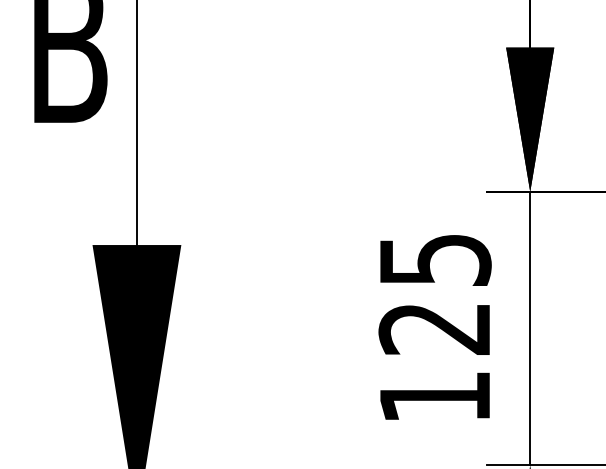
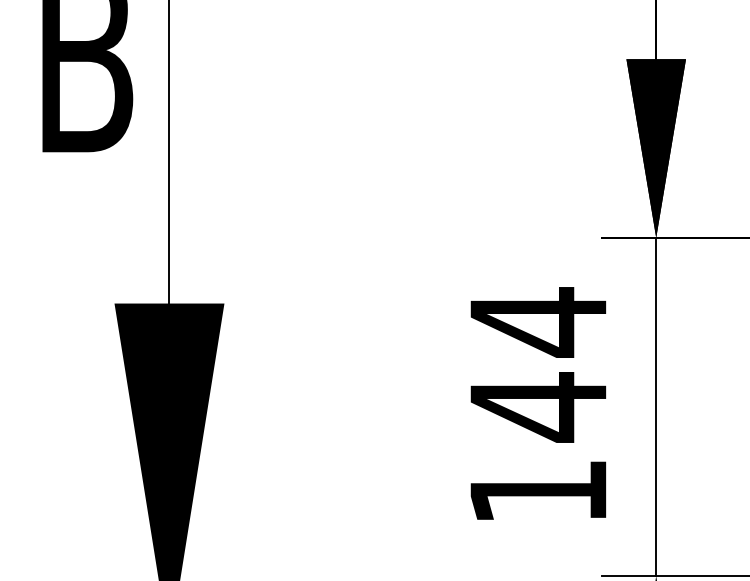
text: (435, 294) -> (538, 364), 125 -> 144

